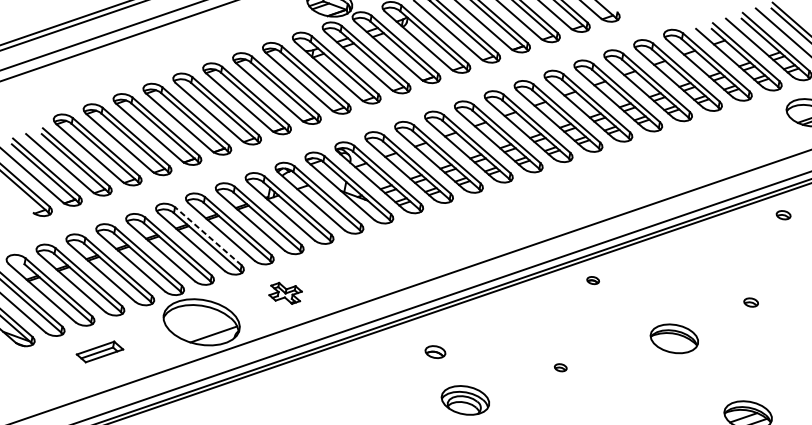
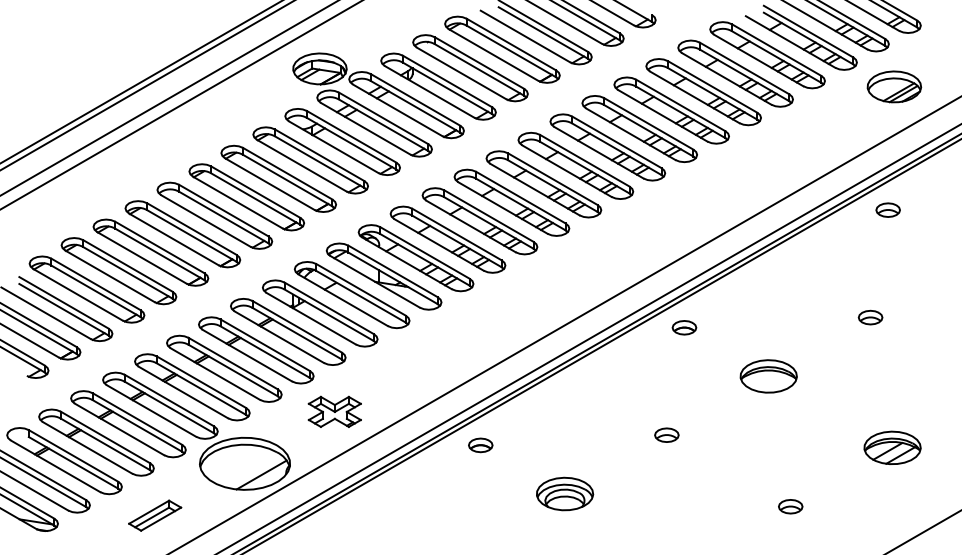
part: (783, 214) -> (887, 209), size x1.43
line: (208, 236) -> (233, 363), dashed -> solid
part: (593, 280) -> (684, 327), size x1.67
part: (285, 293) -> (334, 411), size x1.43
part: (751, 302) -> (870, 317), size x1.43
part: (674, 338) -> (768, 376), moved
part: (100, 351) -> (155, 515), moved
part: (435, 352) -> (480, 445), moved
part: (560, 367) -> (666, 434), size x1.67

